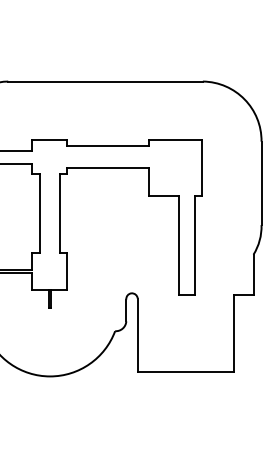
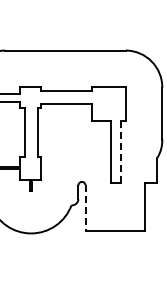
line: (194, 245) -> (120, 152), solid -> dashed
line: (137, 334) -> (85, 207), solid -> dashed

